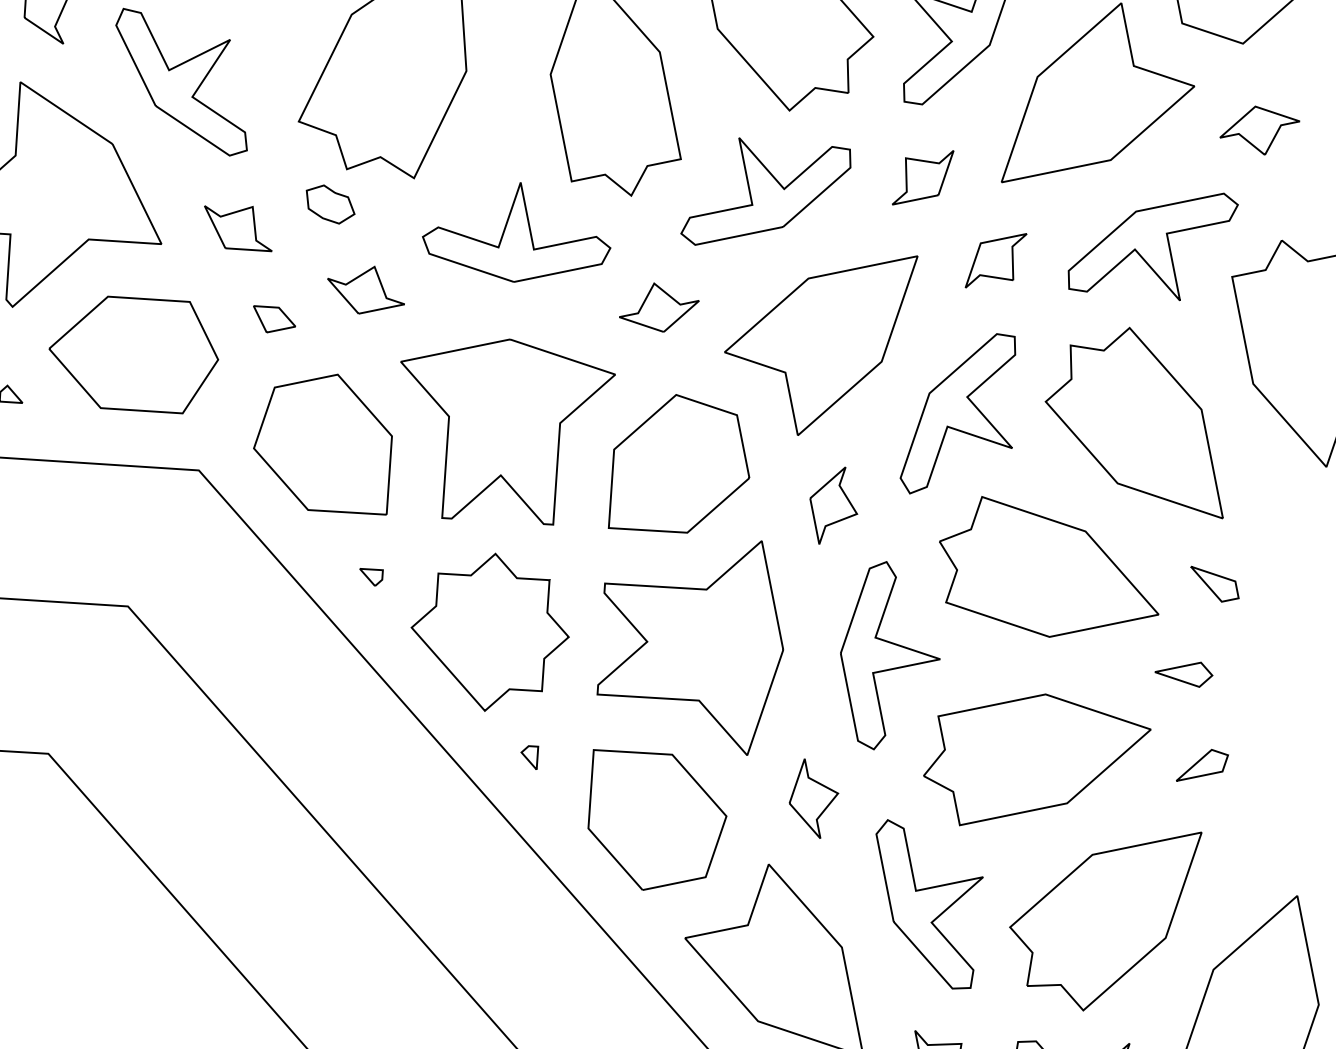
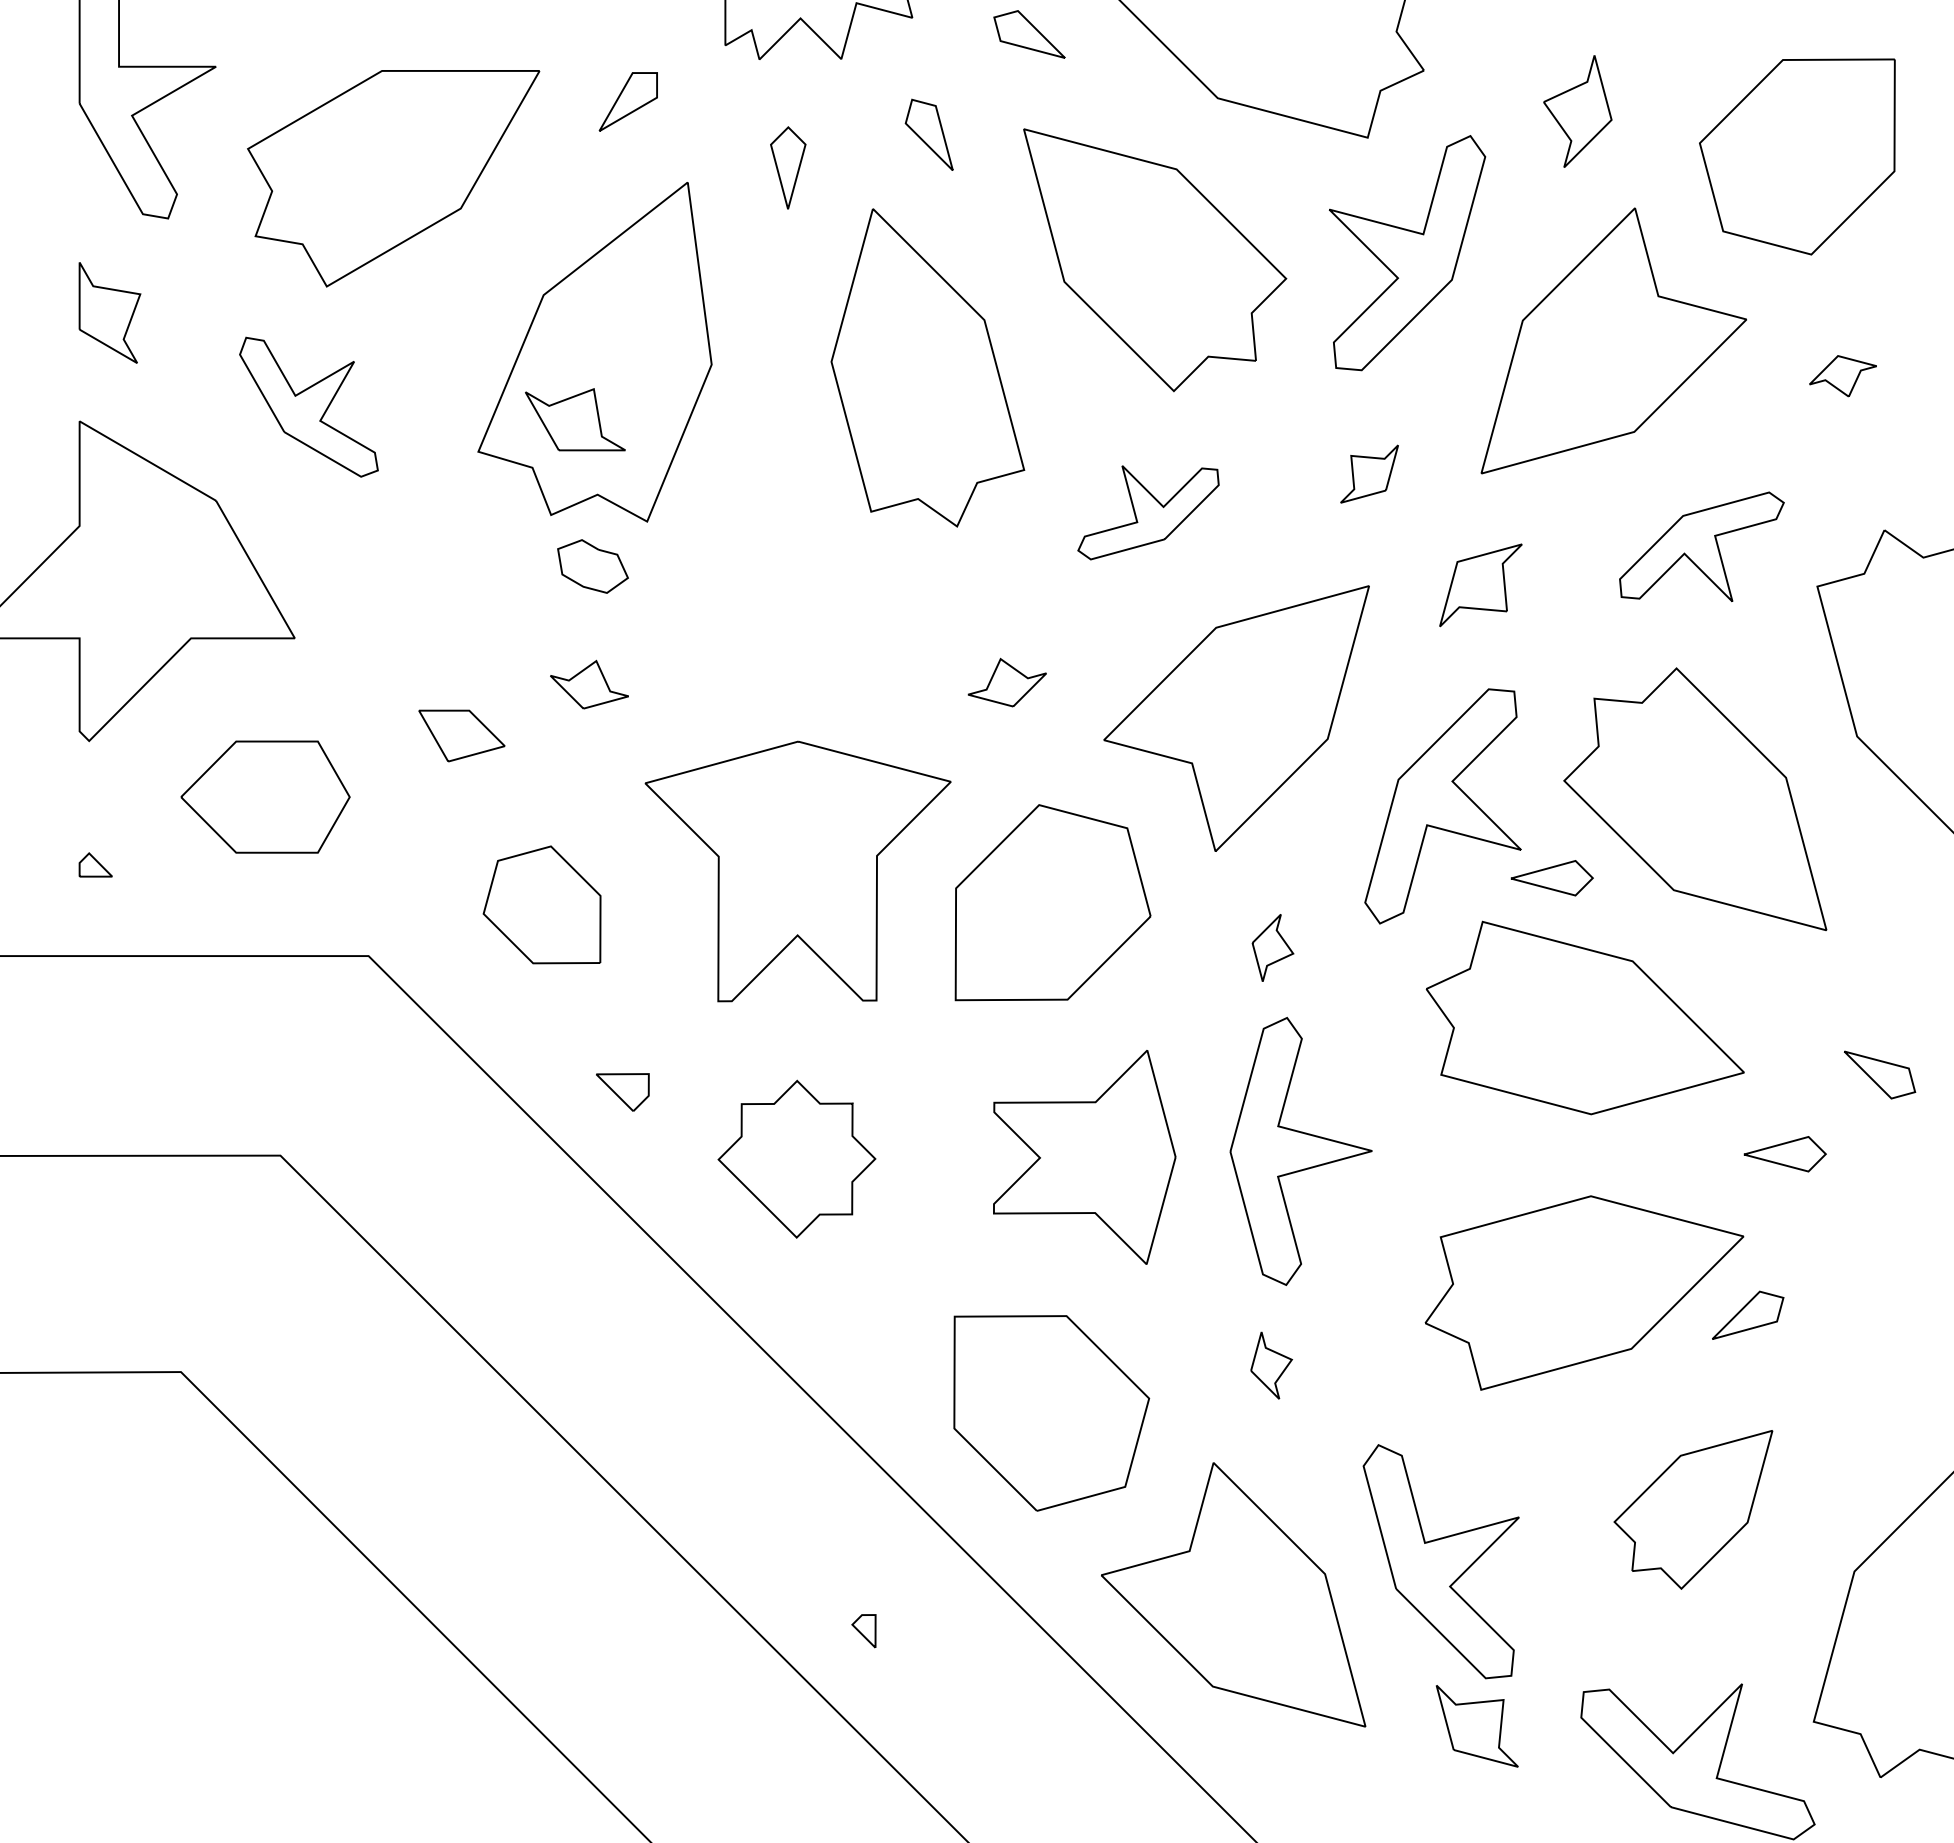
part: (181, 82) -> (308, 407), size x0.7
part: (1259, 129) -> (1842, 375), size x0.6
part: (923, 177) -> (1369, 473), size x0.7
part: (766, 194) -> (1148, 512), size x0.6
part: (330, 204) -> (592, 566), moved
part: (238, 227) -> (575, 419), moved
part: (517, 232) -> (798, 588), removed
part: (1152, 243) -> (1701, 546), size x0.7
part: (366, 289) -> (589, 684), size x0.7
part: (659, 307) -> (1007, 682), size x0.7
part: (274, 319) -> (461, 735), size x1.4
part: (133, 353) -> (265, 796), size x0.7
part: (322, 442) -> (541, 904), size x0.6
part: (1032, 469) -> (1551, 878), added
part: (833, 505) -> (1272, 947), size x0.6
part: (370, 576) -> (622, 1091), size x1.6
part: (1215, 584) -> (1880, 1074), moved
part: (489, 632) -> (796, 1159), size x0.7
part: (692, 644) -> (1084, 1157), size x0.7
part: (889, 656) -> (1300, 1151), moved
part: (529, 757) -> (863, 1631), moved
part: (1202, 765) -> (1748, 1314), moved
part: (813, 798) -> (1271, 1365), size x0.6
part: (926, 904) -> (1440, 1561), moved
part: (1103, 918) -> (1693, 1509), size x0.6

